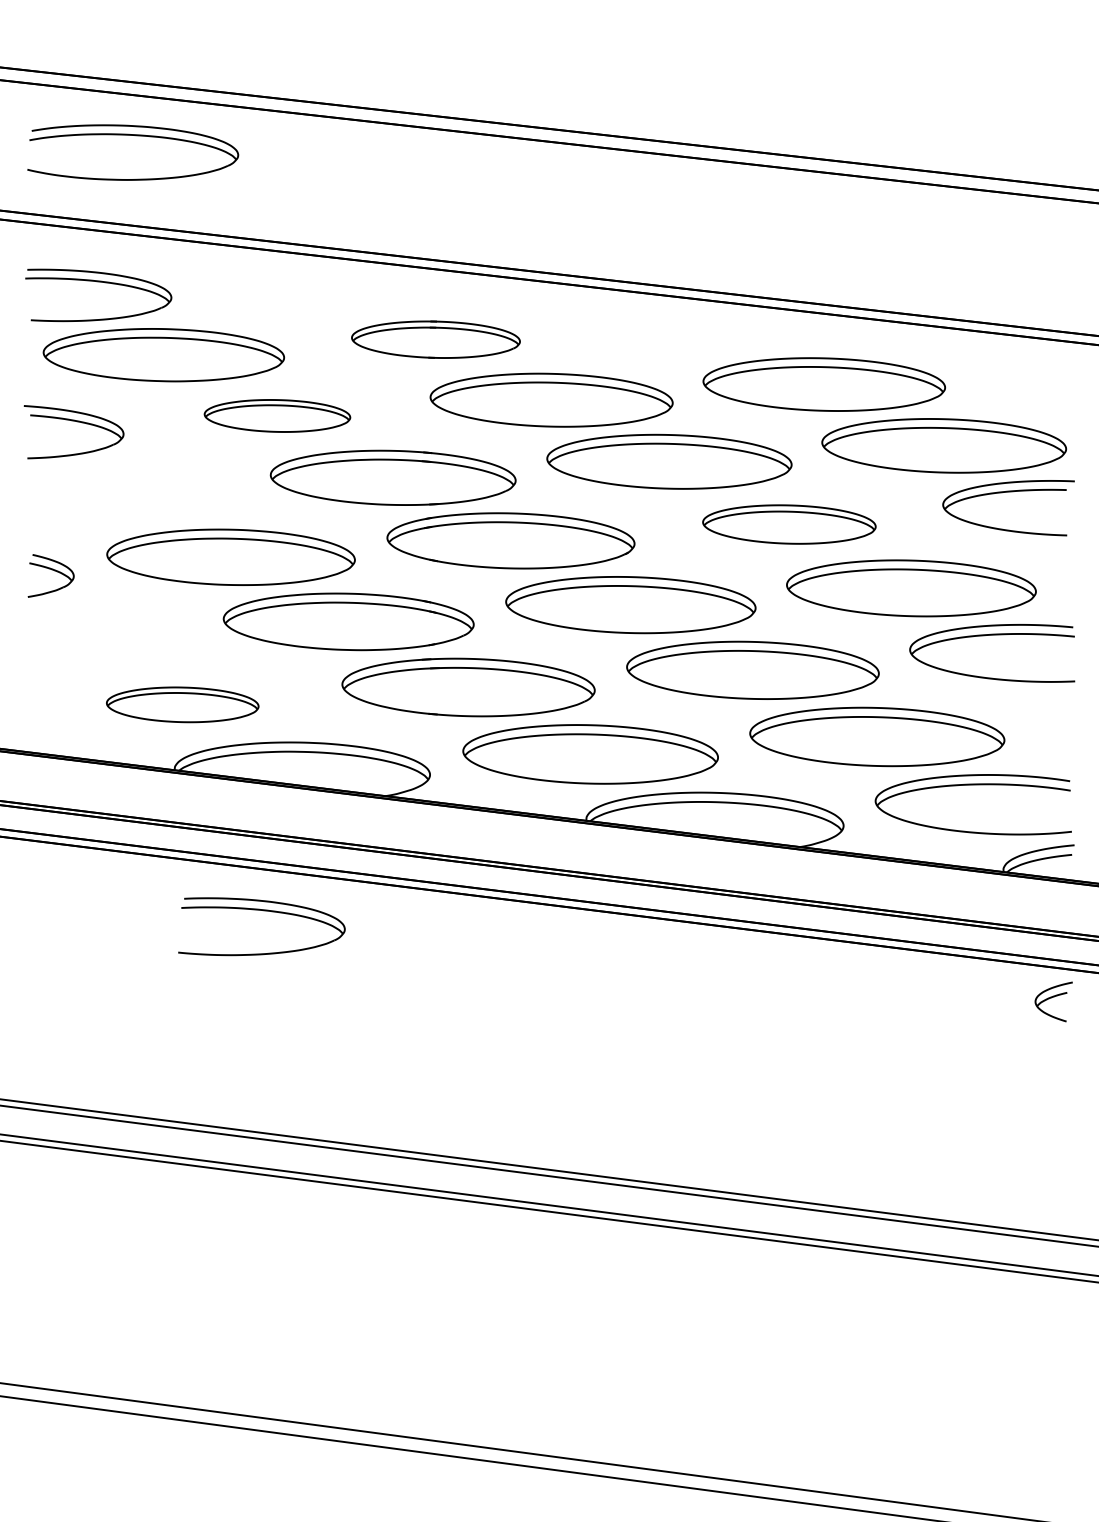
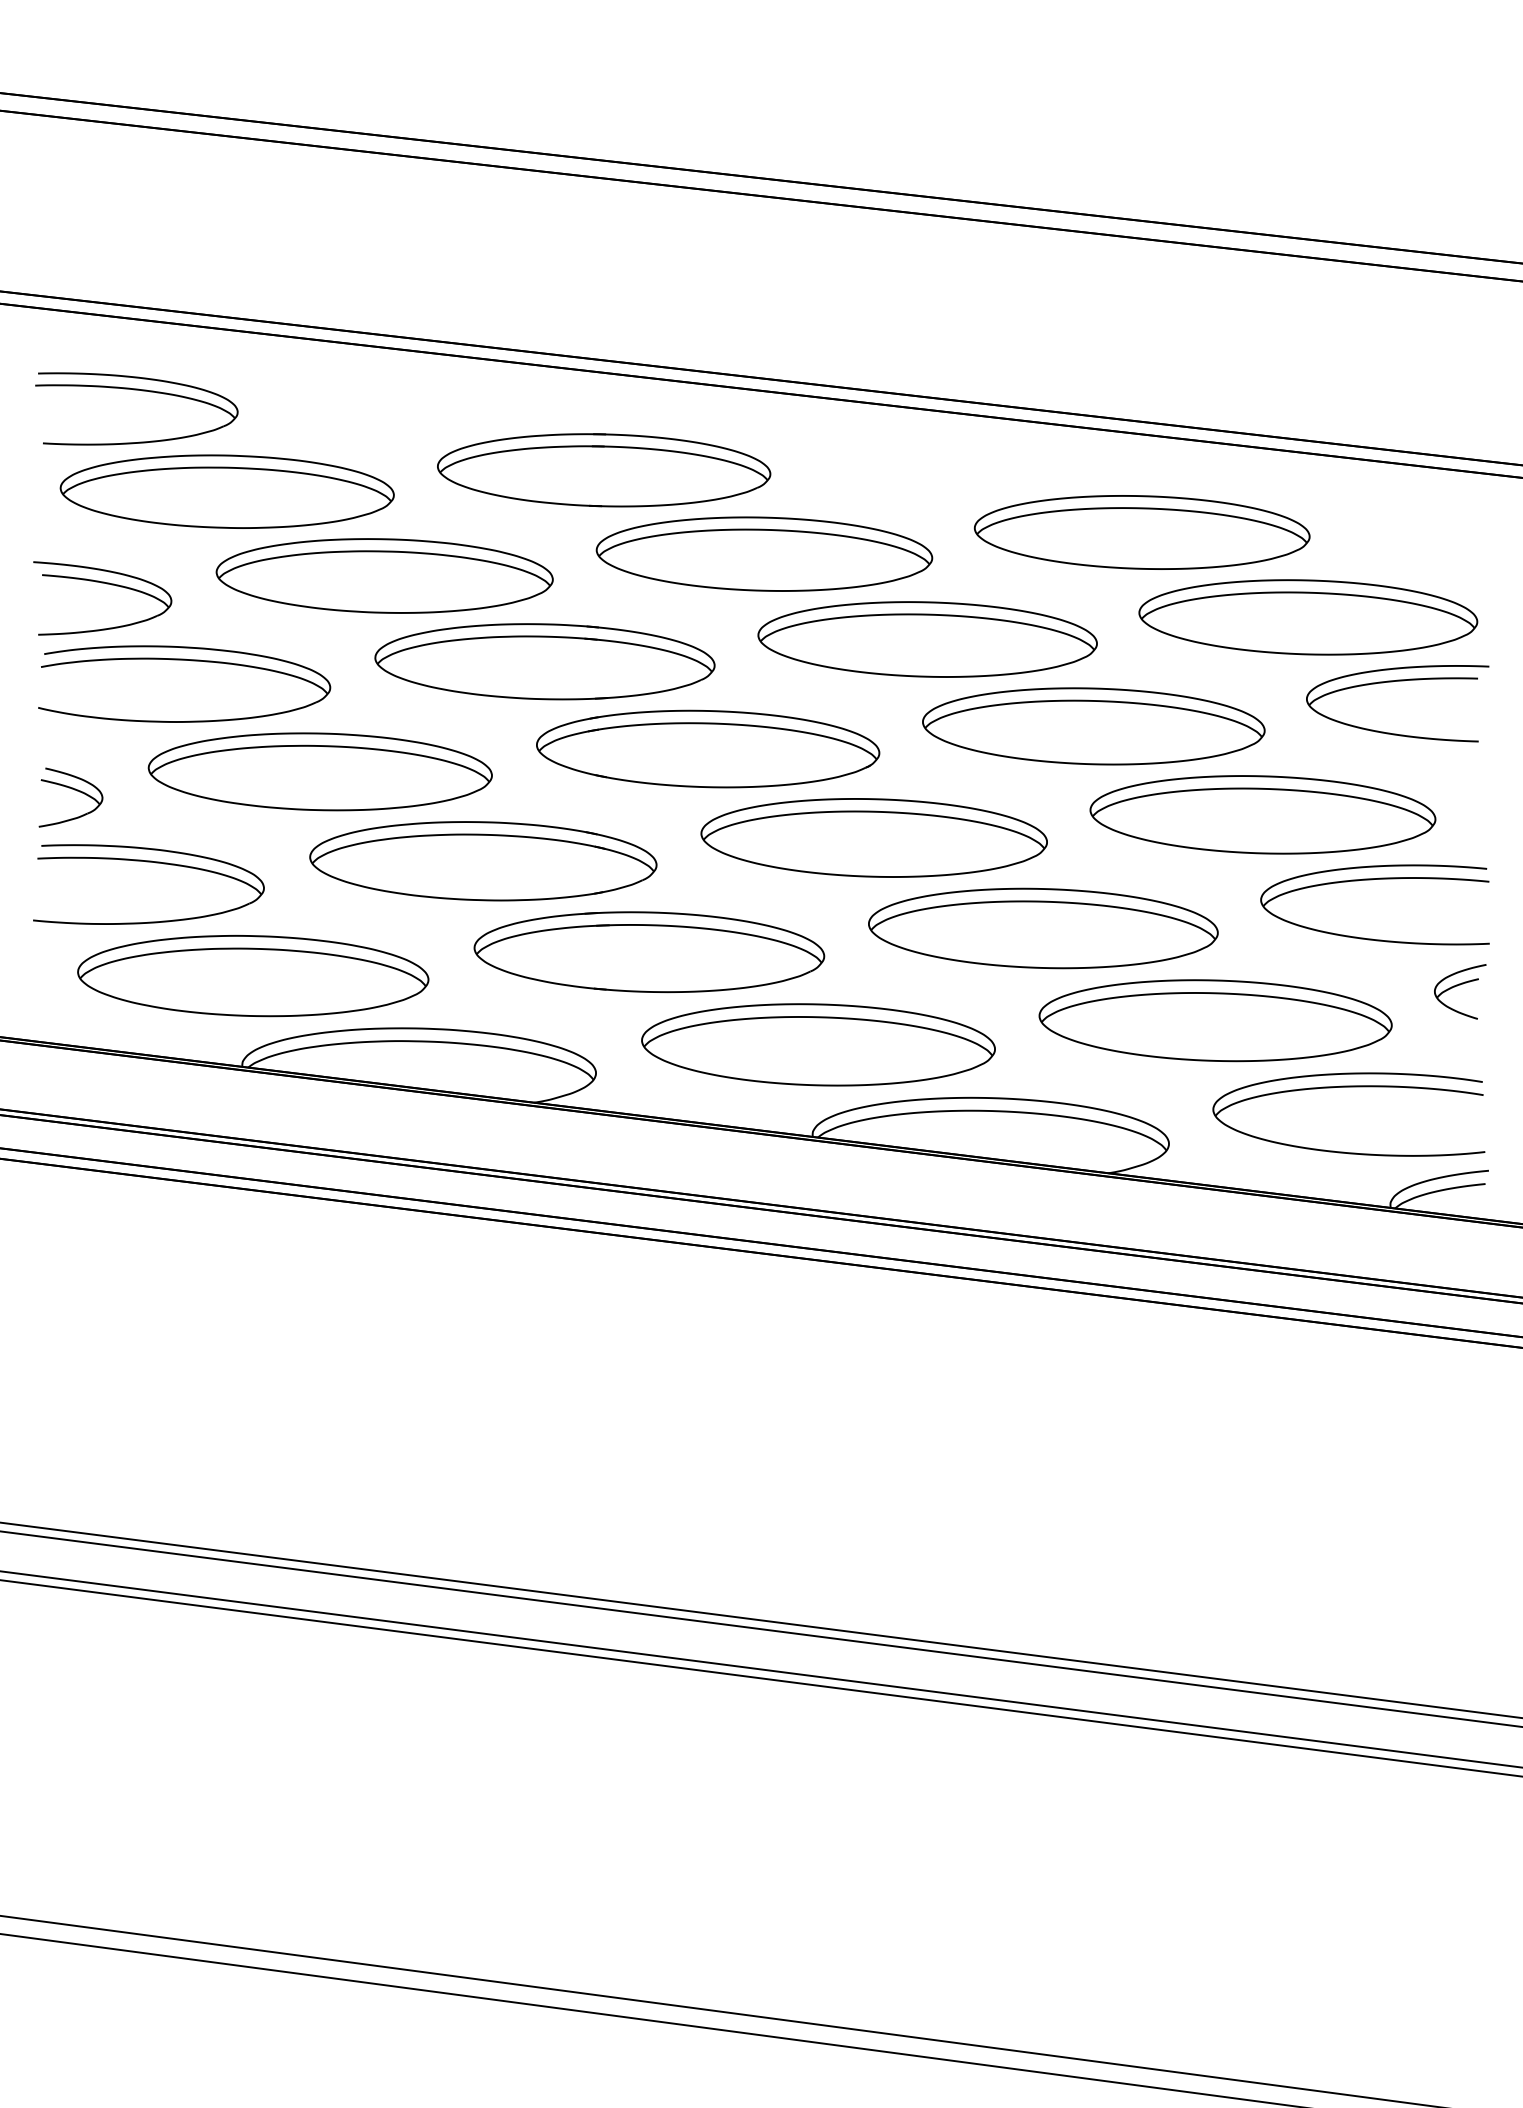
part: (133, 135) -> (184, 660), moved
part: (436, 339) -> (604, 470), size x1.43
part: (277, 415) -> (384, 575), size x1.67
part: (789, 524) -> (1093, 726), size x1.43
part: (182, 705) -> (253, 976), size x1.67
part: (261, 910) -> (148, 862), moved
part: (1054, 1001) -> (1460, 991), moved

